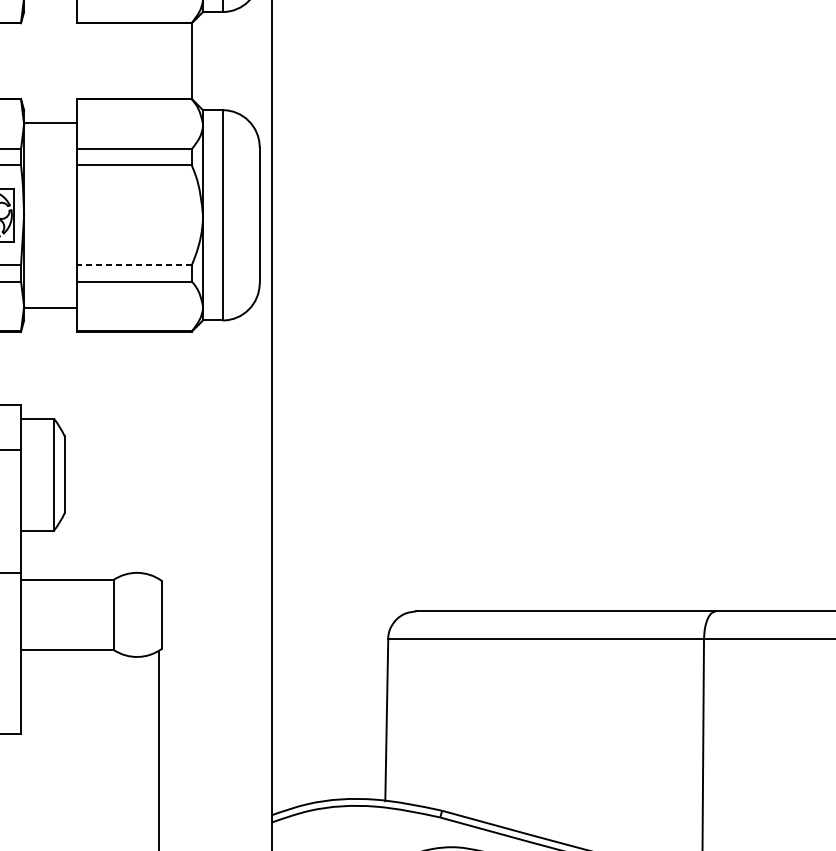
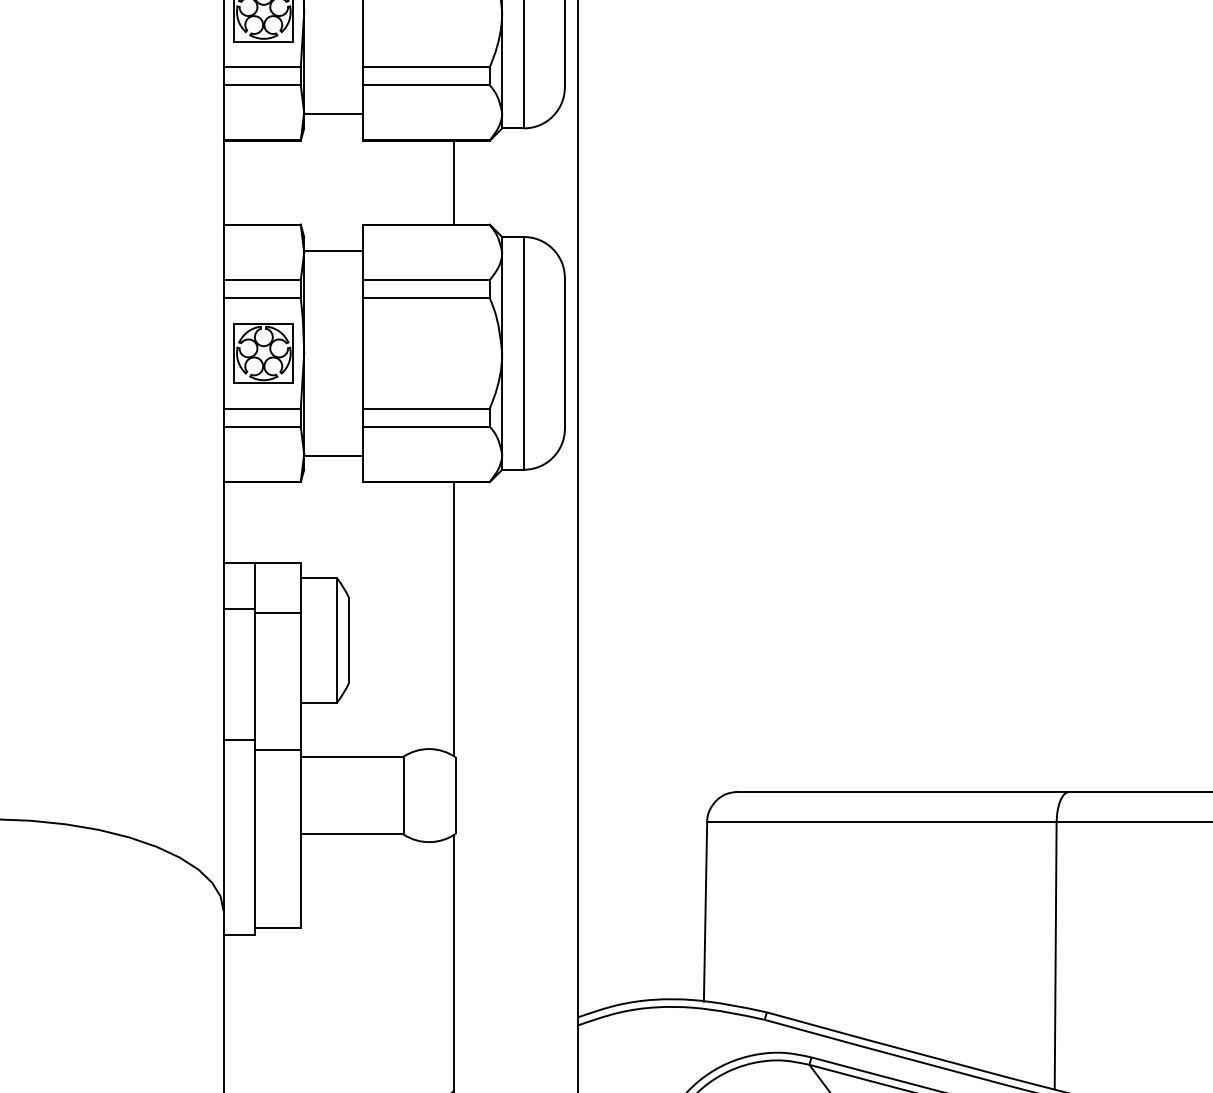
line: (191, 60) -> (453, 182), moved
line: (133, 265) -> (425, 408), dashed -> solid
line: (159, 455) -> (453, 619), added

